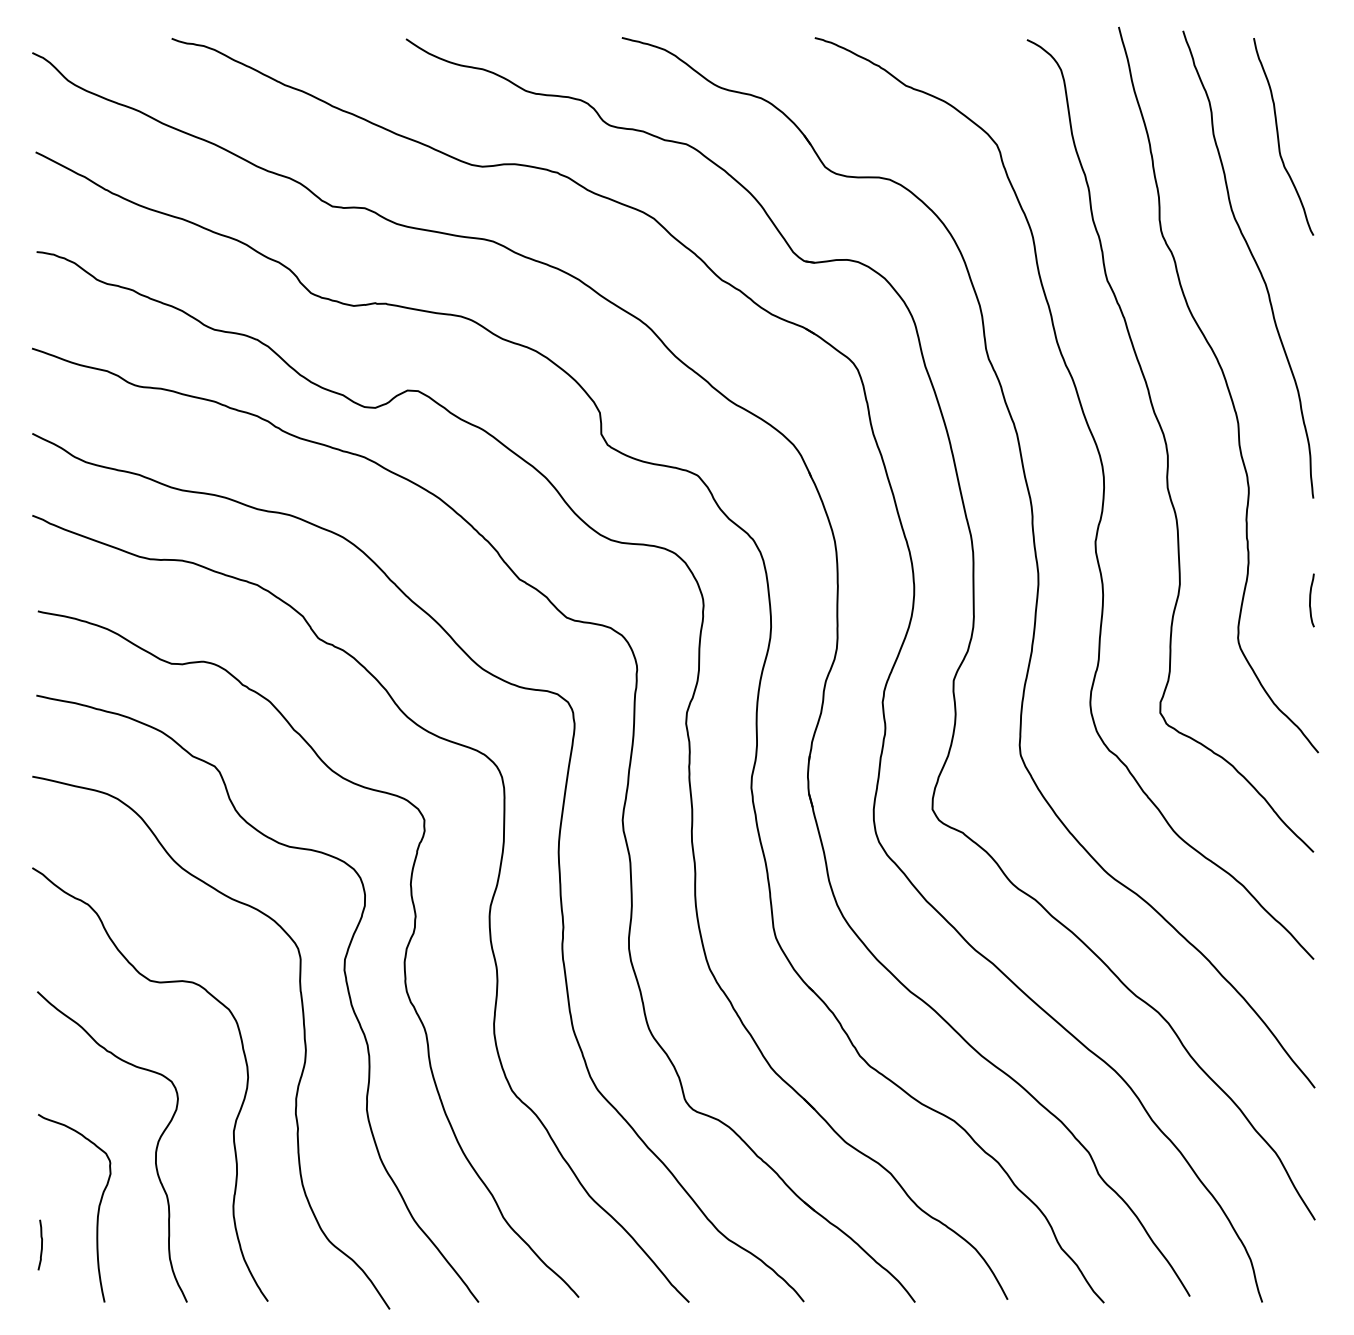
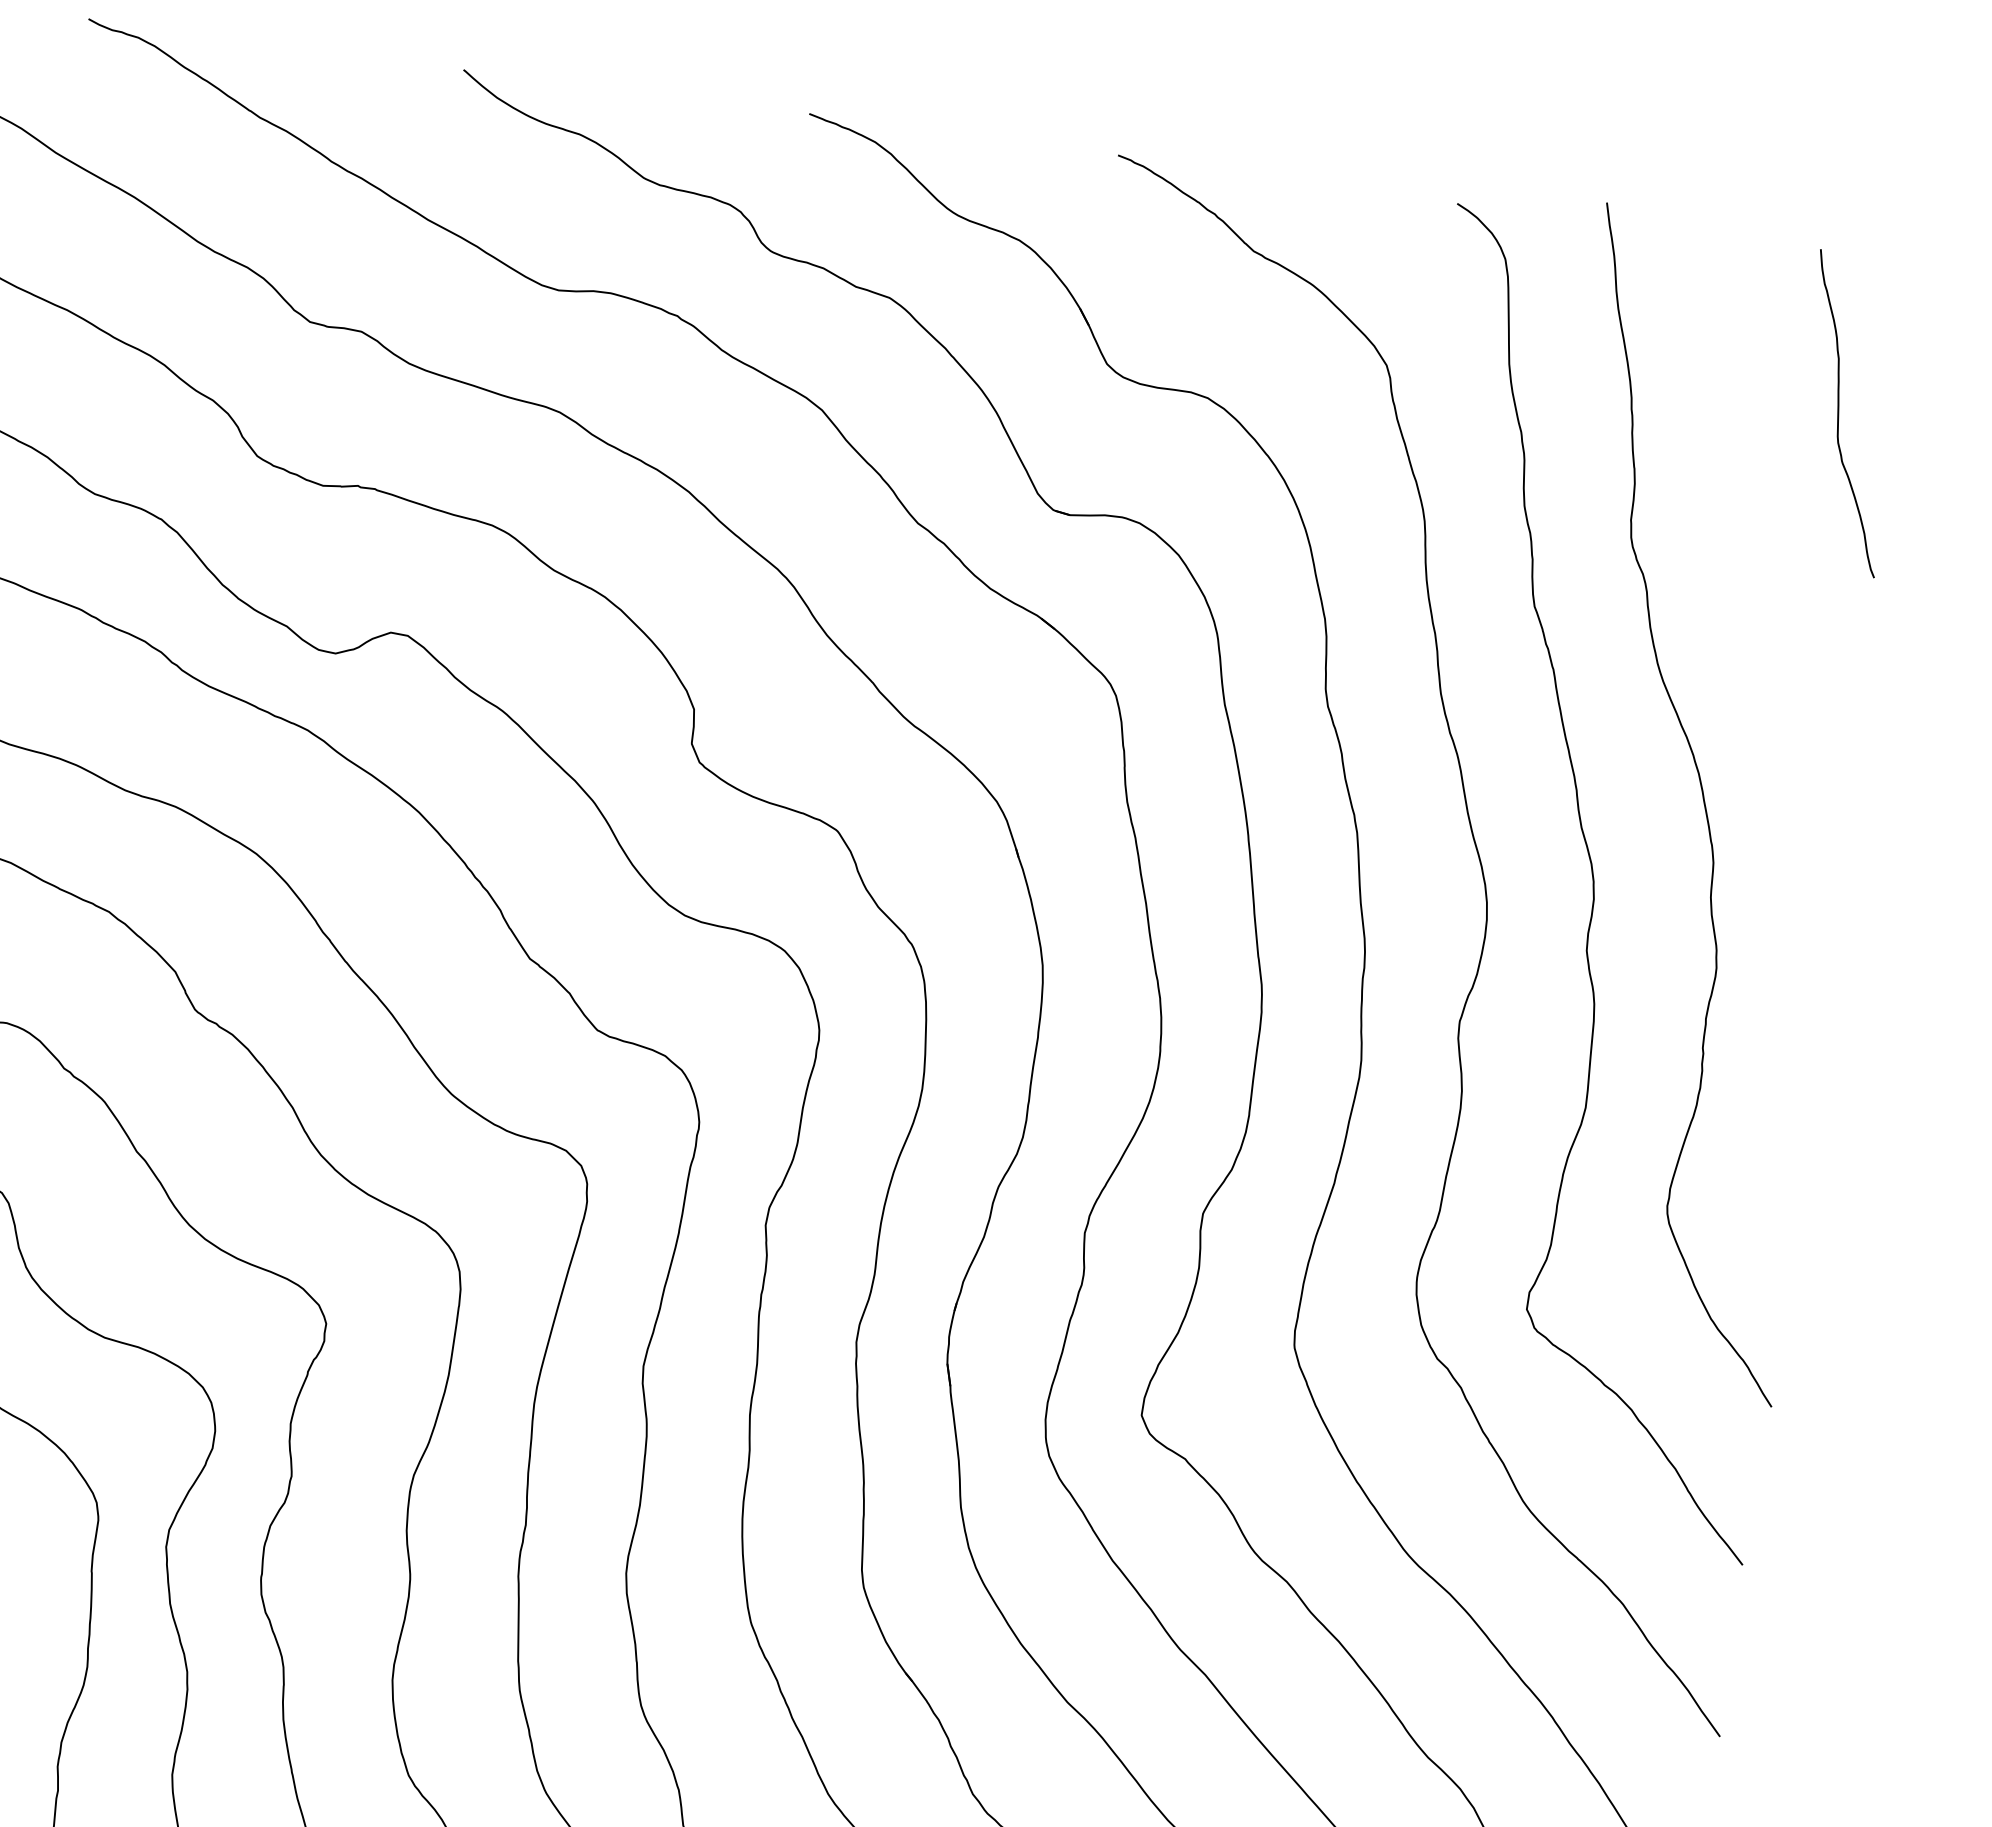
curve: (1254, 262) -> (1773, 608), removed
curve: (1310, 600) -> (1791, 1161), removed

